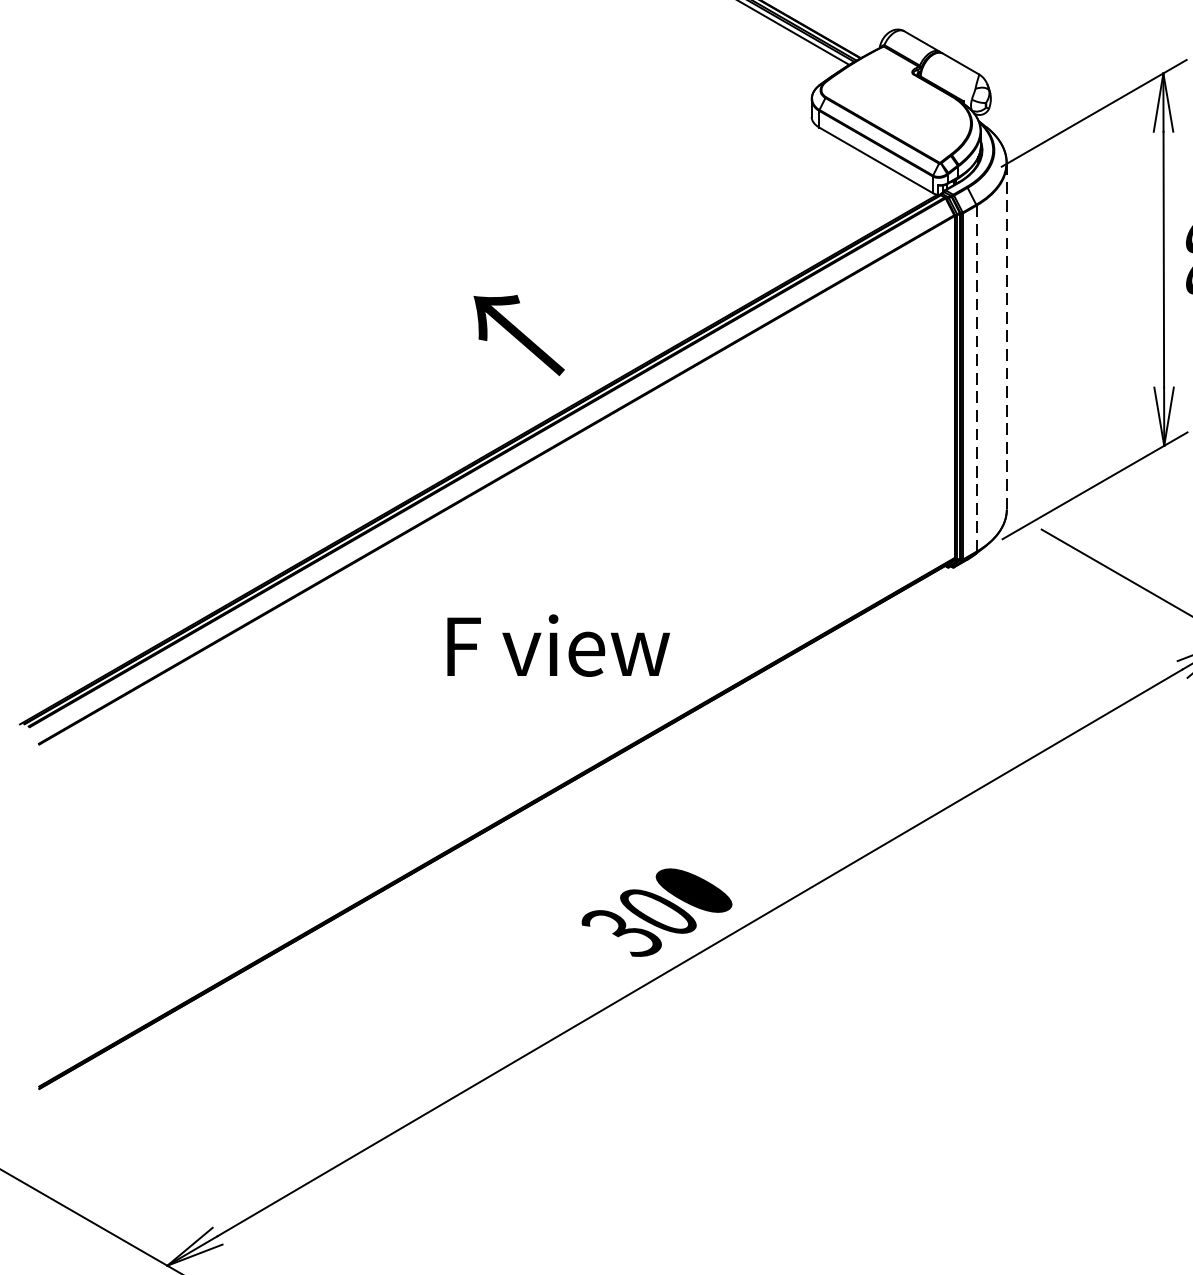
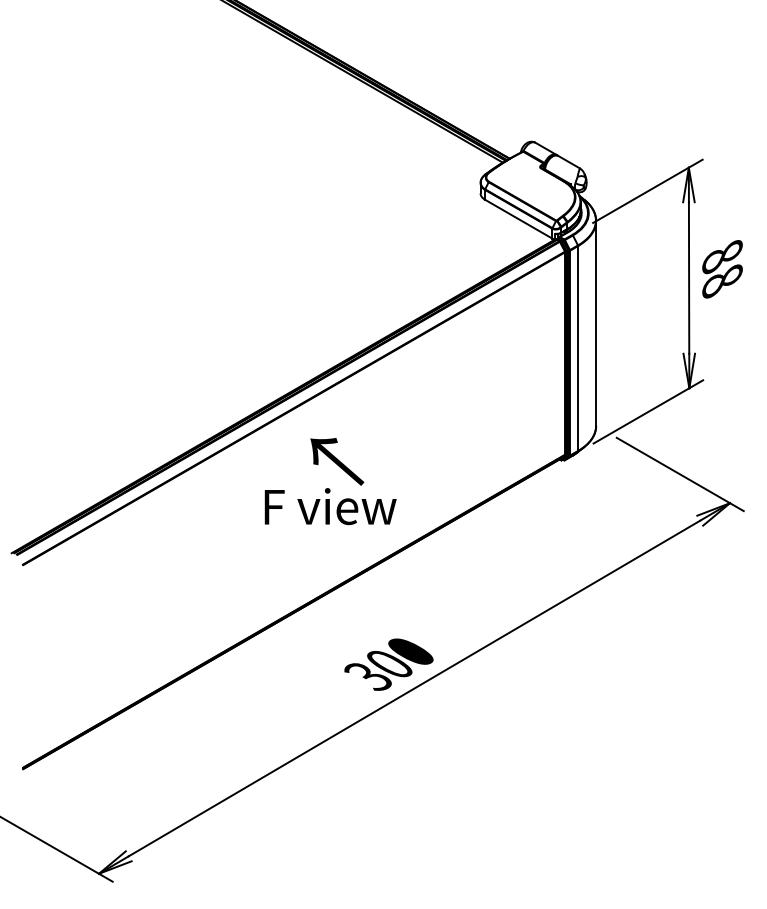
text: (519, 334) -> (337, 461), moved
line: (1007, 334) -> (596, 322), dashed -> solid
line: (977, 378) -> (578, 348), dashed -> solid

